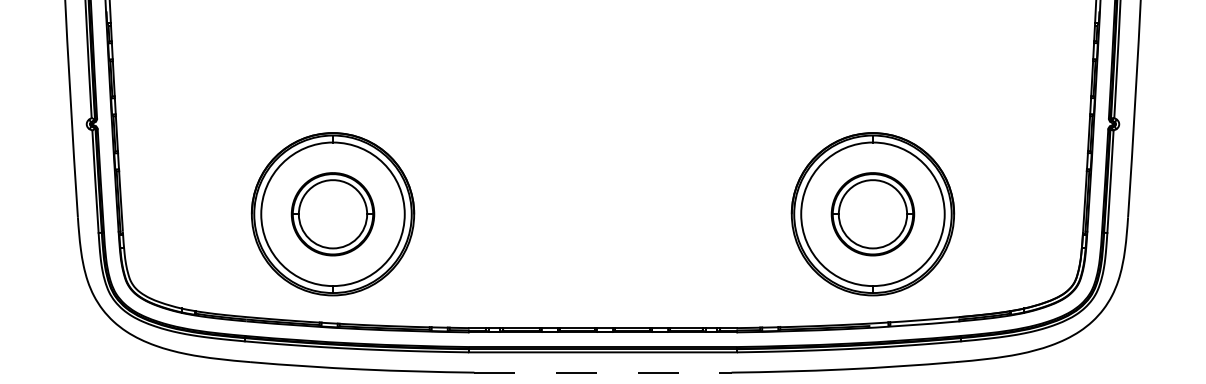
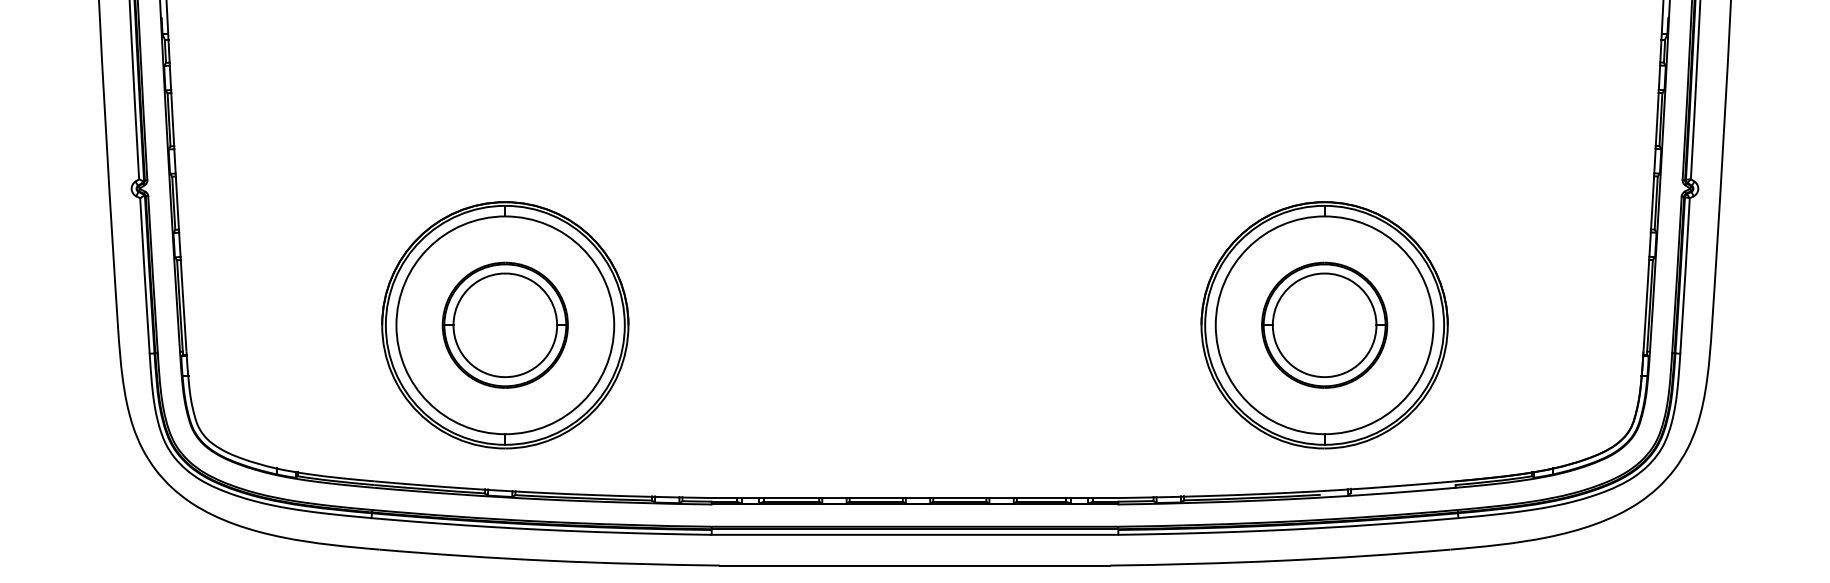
line: (603, 372) -> (915, 565), dashed -> solid

